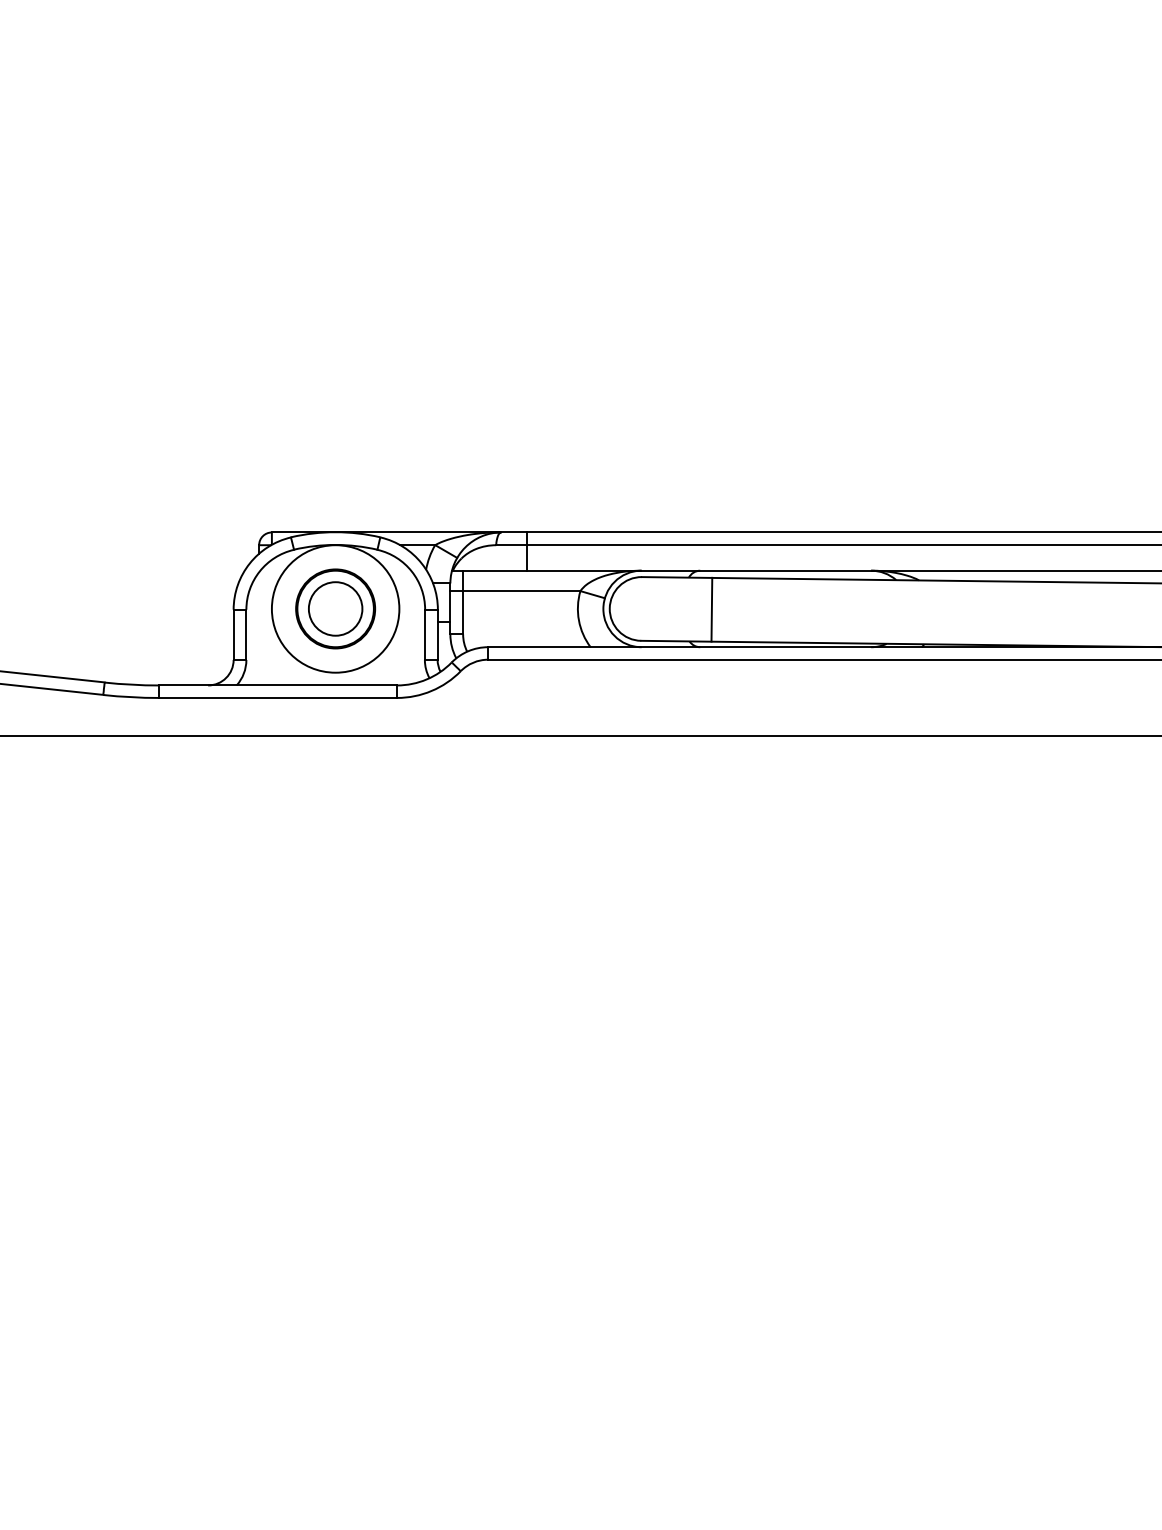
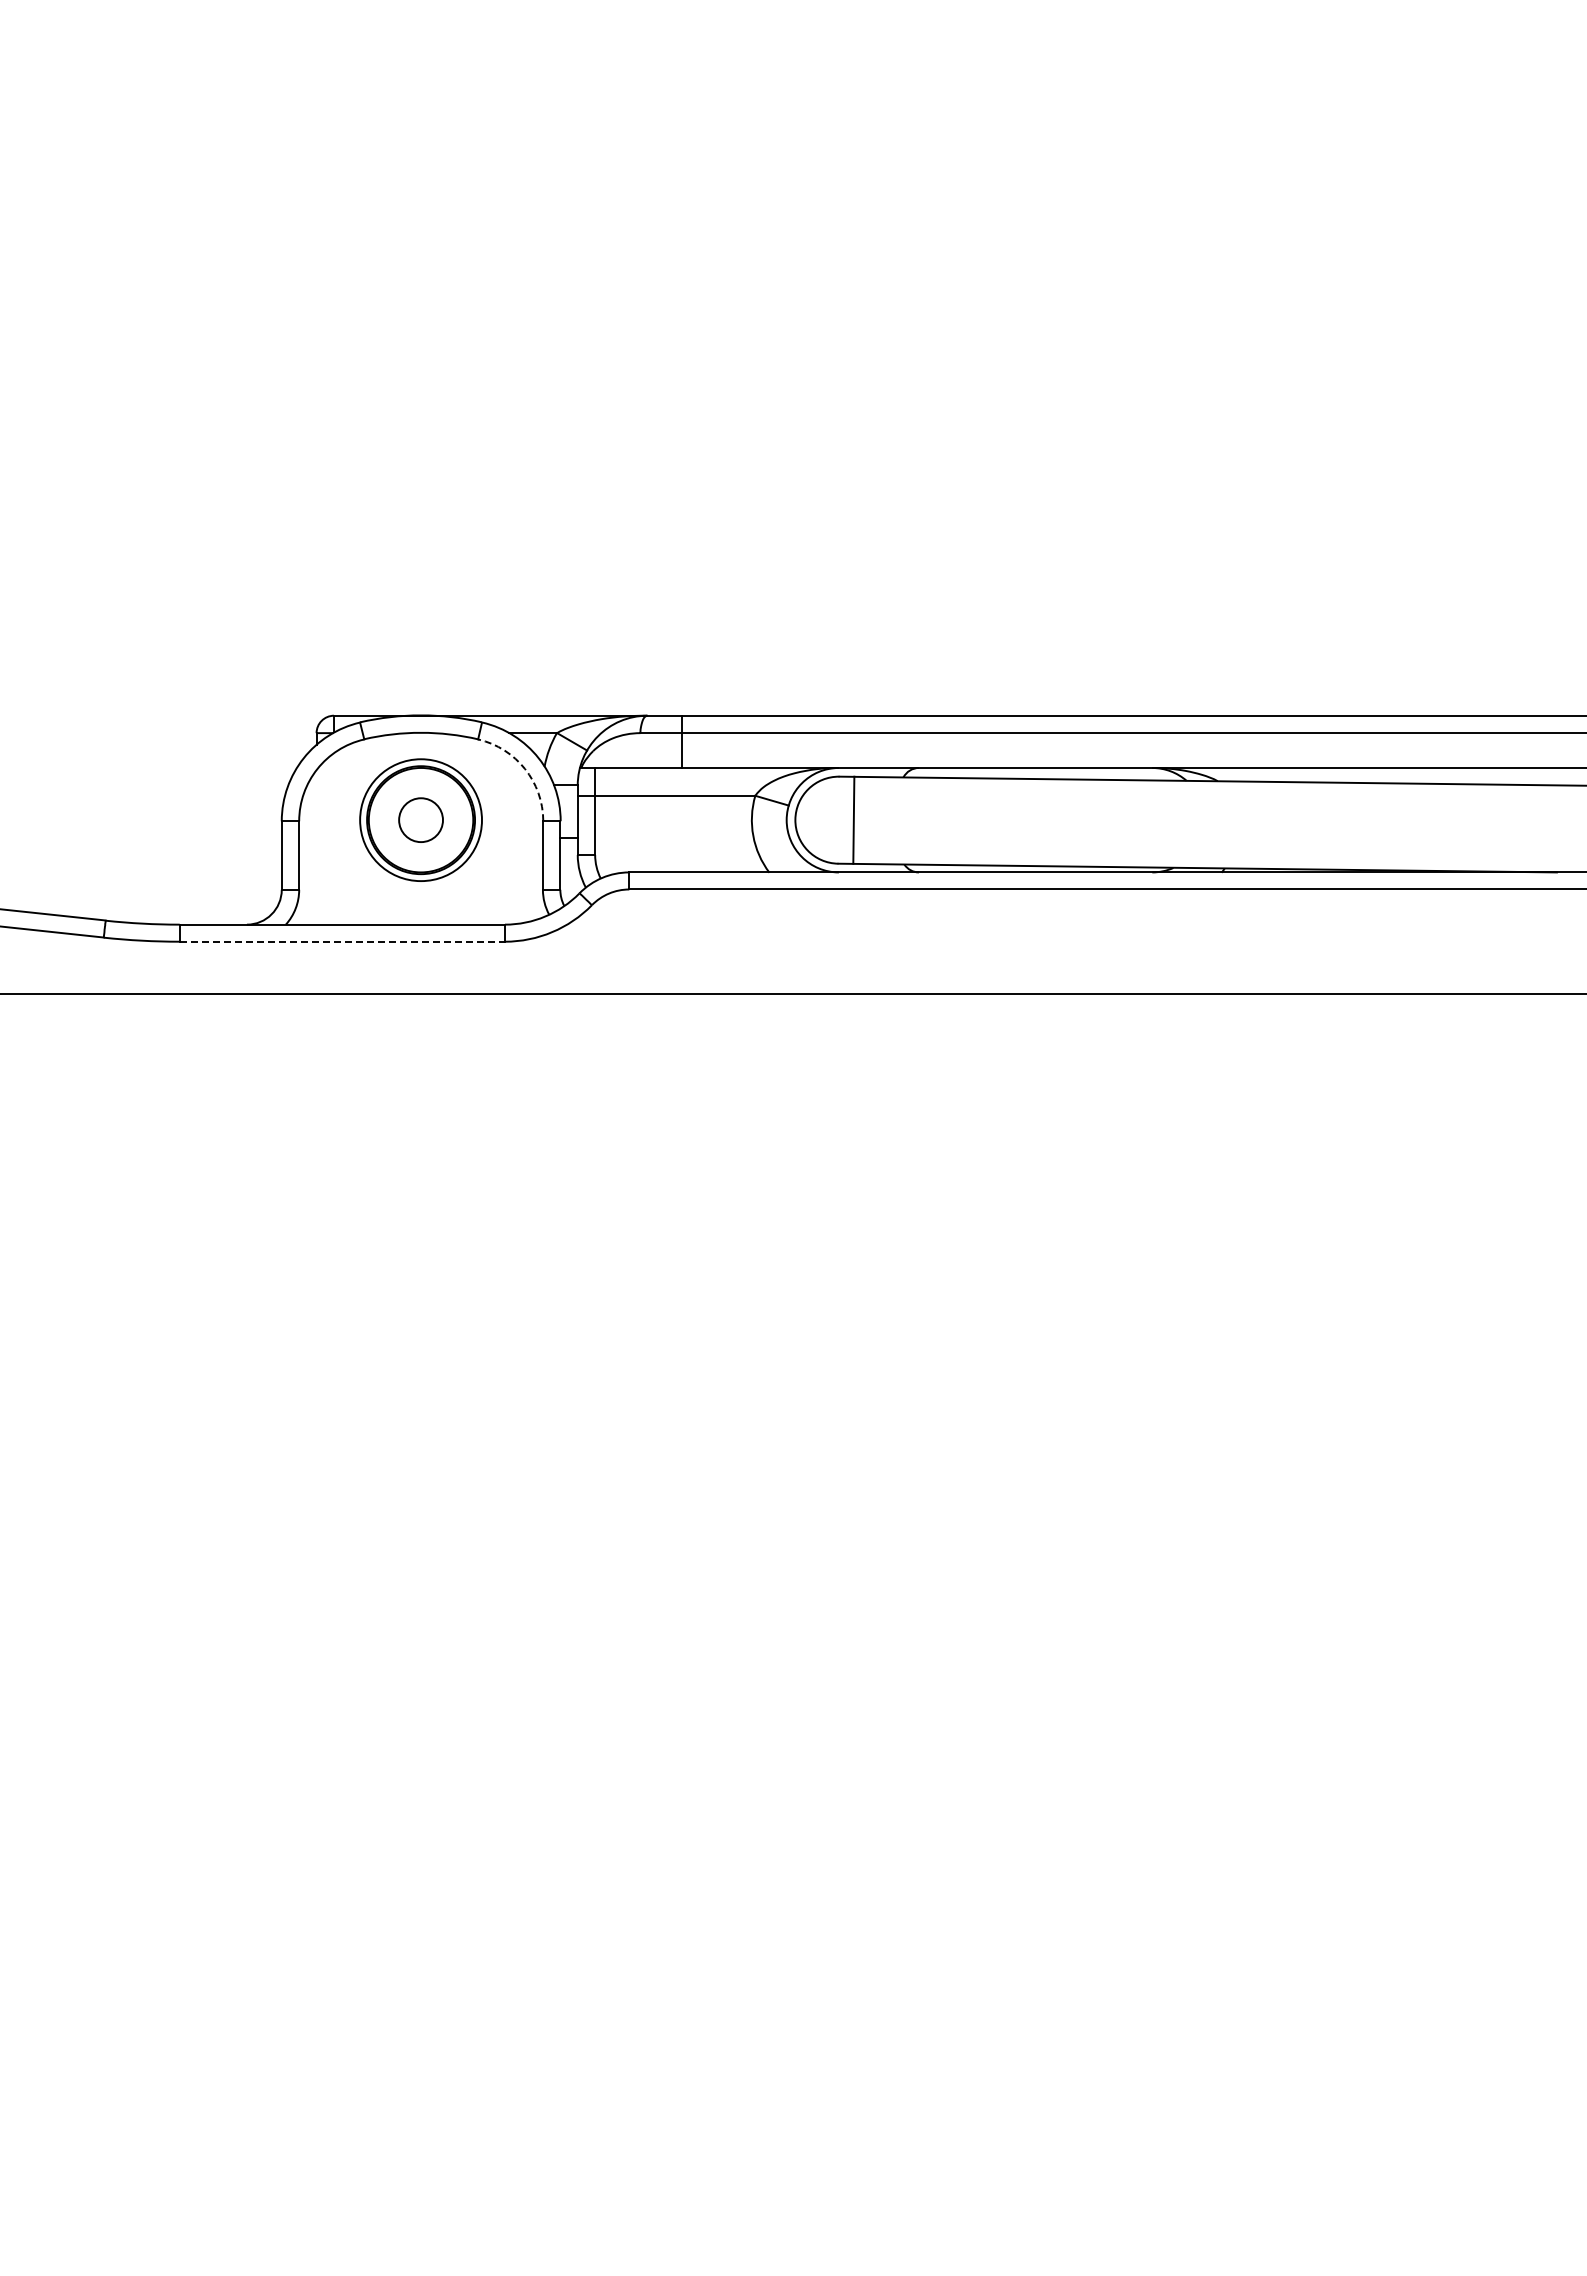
arc: (412, 571) -> (525, 769), solid -> dashed
circle: (335, 608) -> (420, 819), size x0.6
circle: (335, 609) -> (421, 820), size x0.7
line: (711, 609) -> (853, 819), moved
line: (278, 697) -> (342, 941), solid -> dashed

